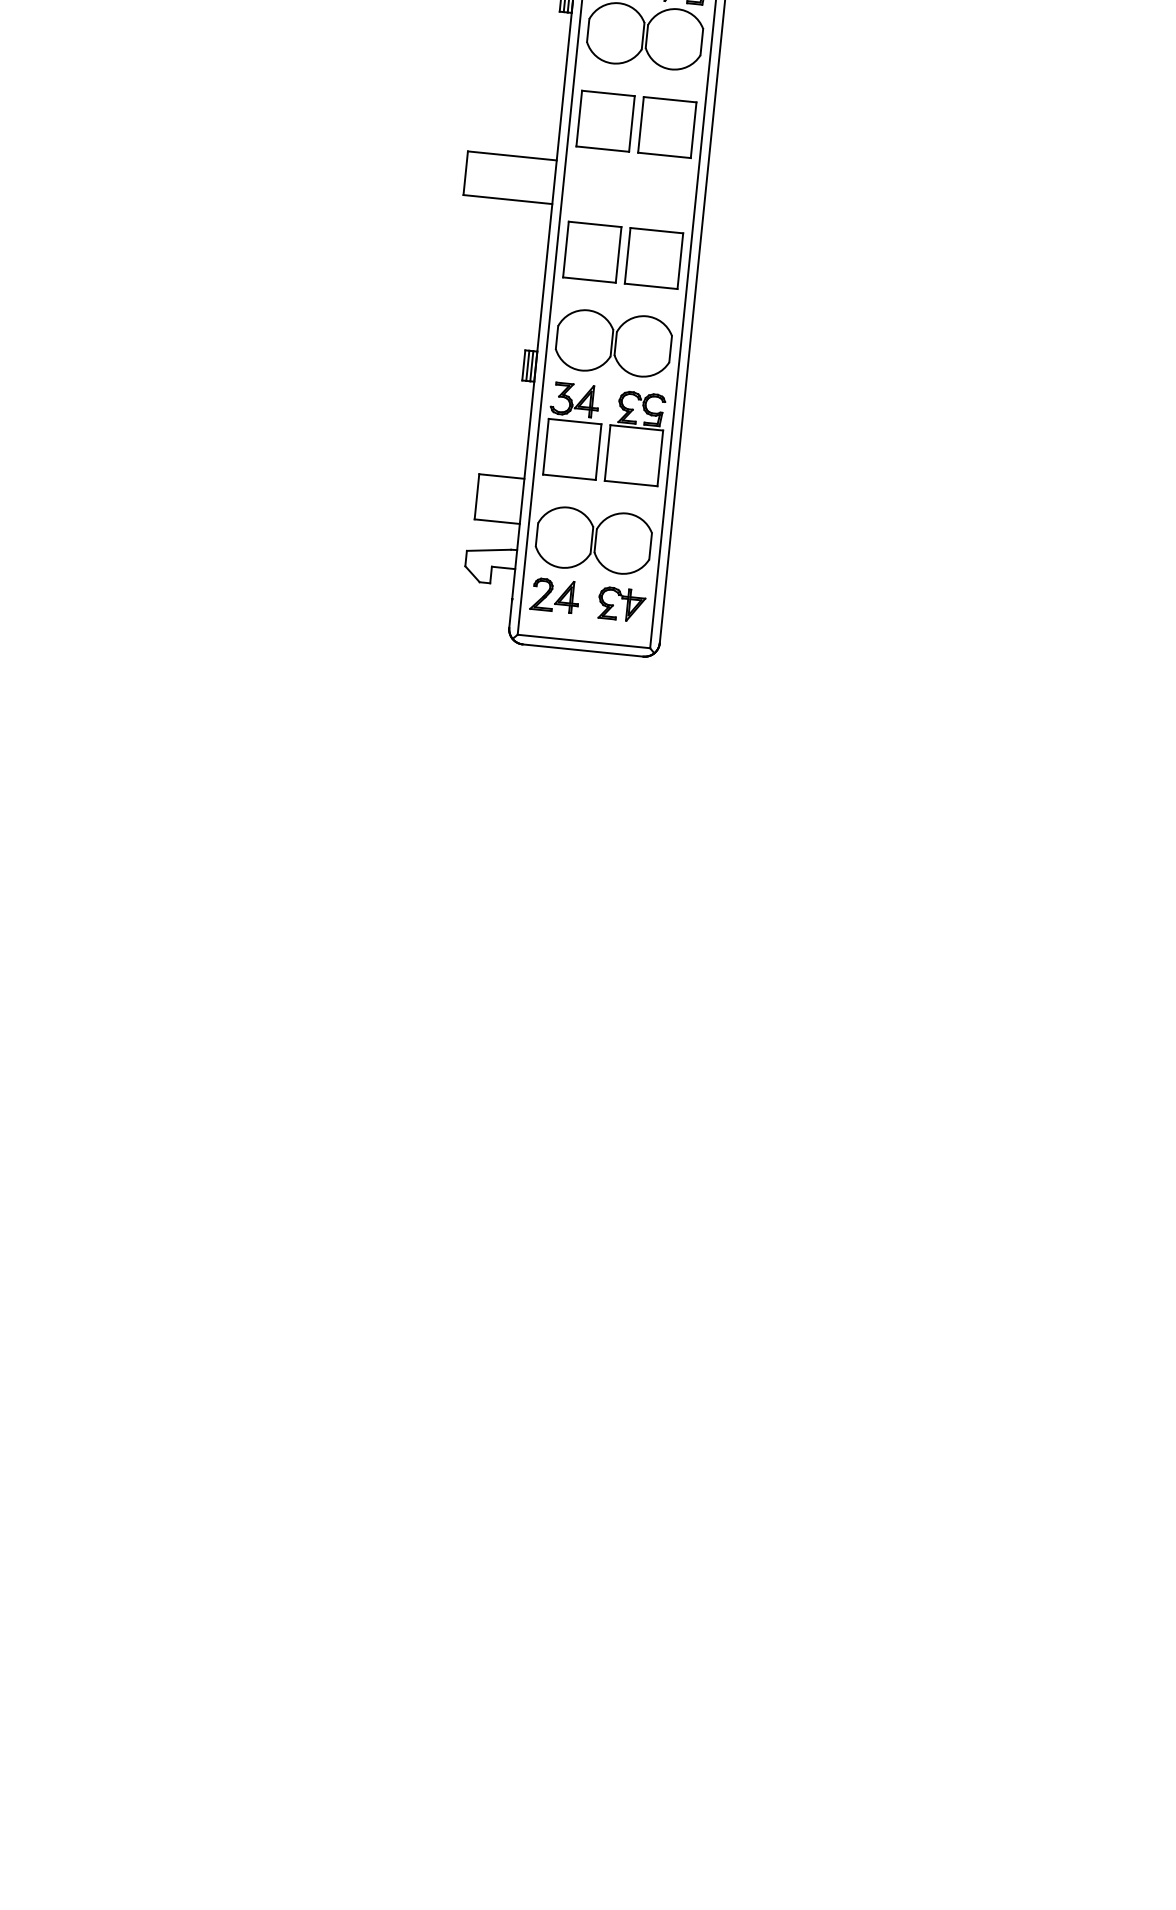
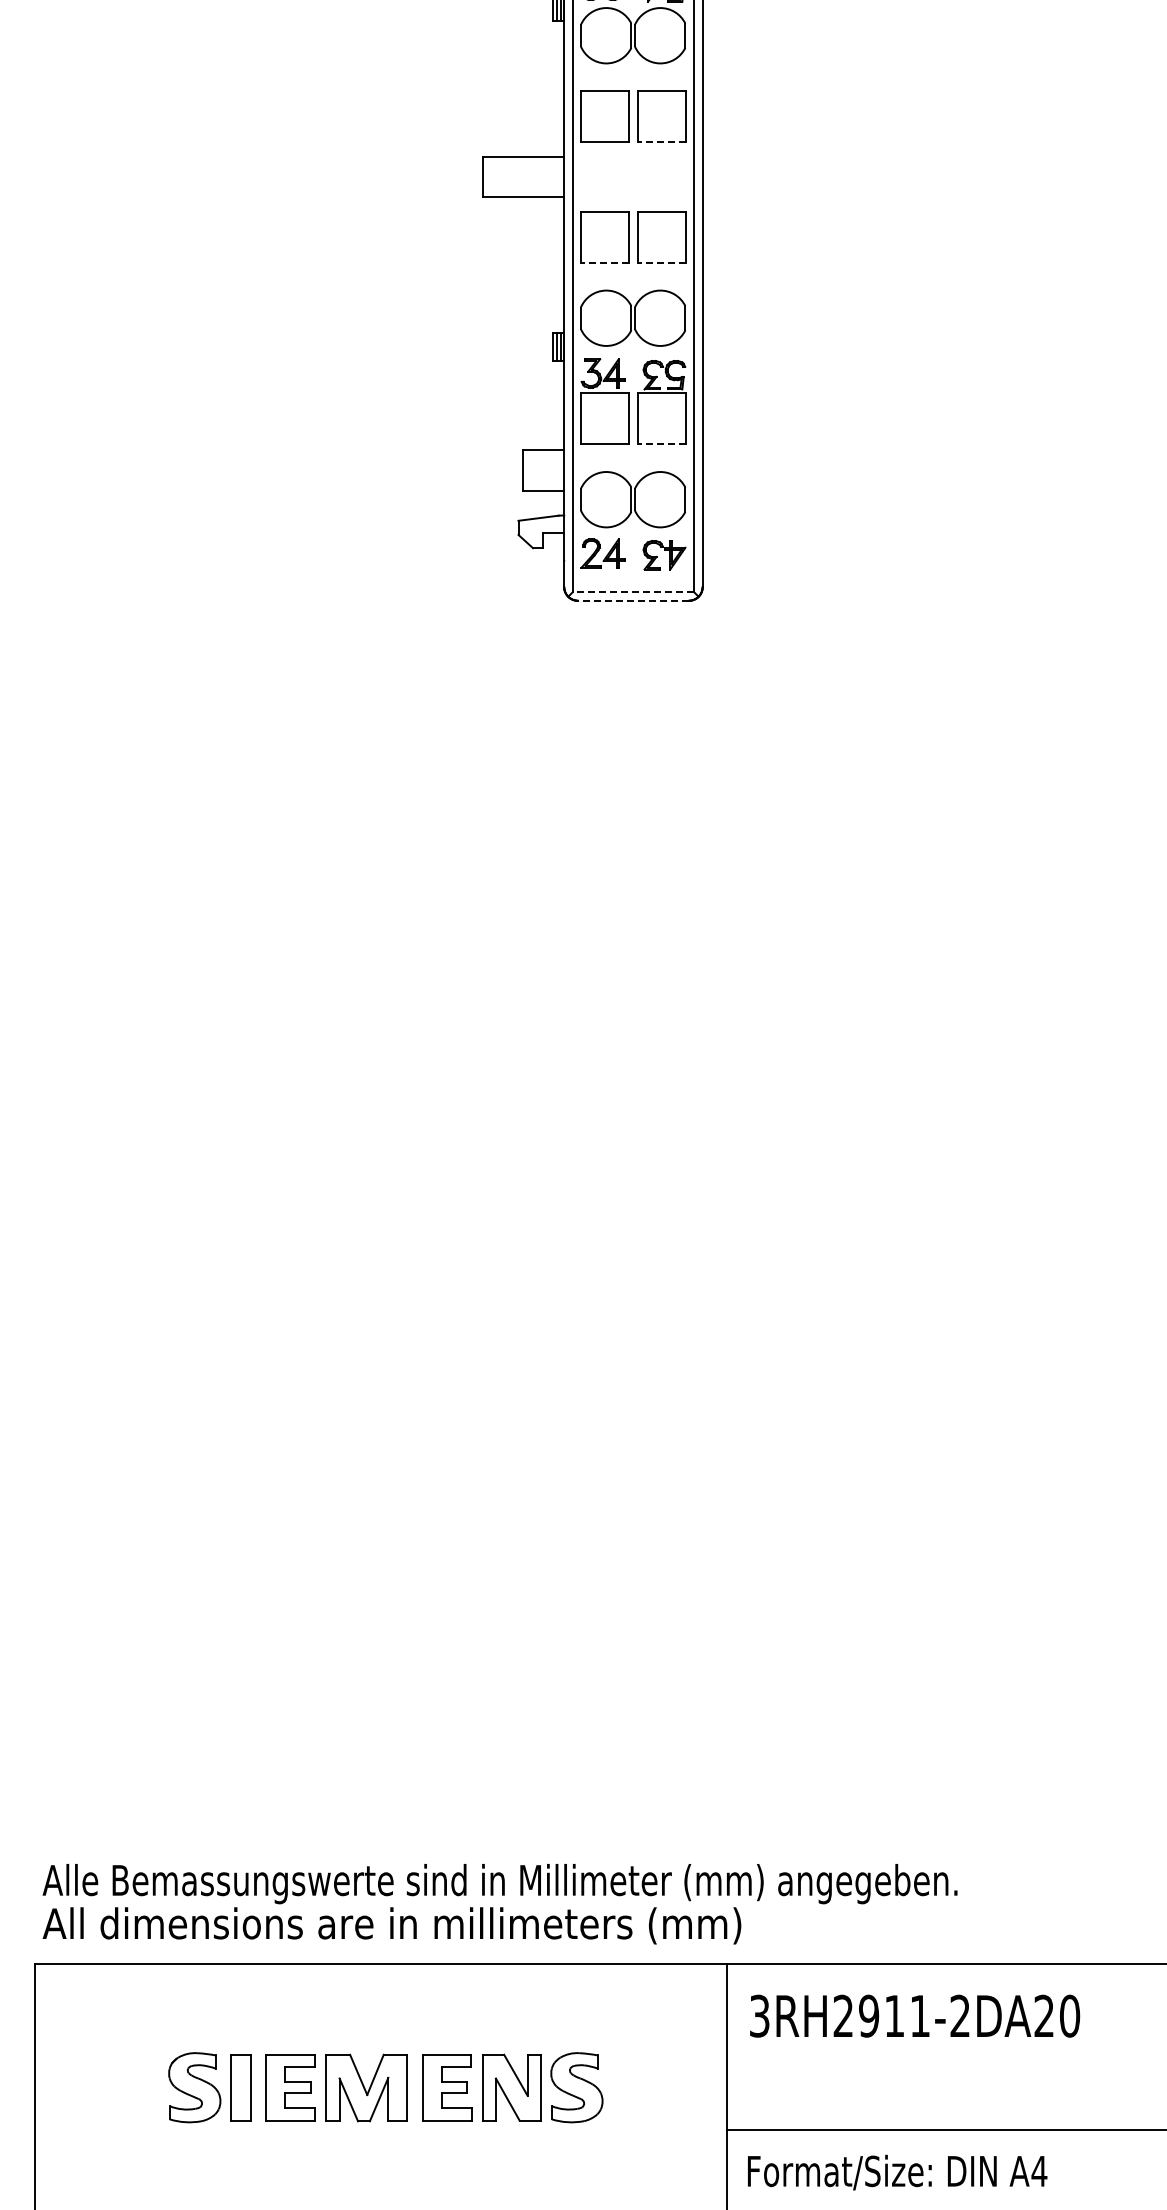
line: (664, 155) -> (661, 142), solid -> dashed
line: (588, 279) -> (604, 262), solid -> dashed
line: (650, 285) -> (661, 262), solid -> dashed
line: (630, 483) -> (661, 444), solid -> dashed
line: (583, 641) -> (633, 592), solid -> dashed
line: (582, 650) -> (632, 600), solid -> dashed

